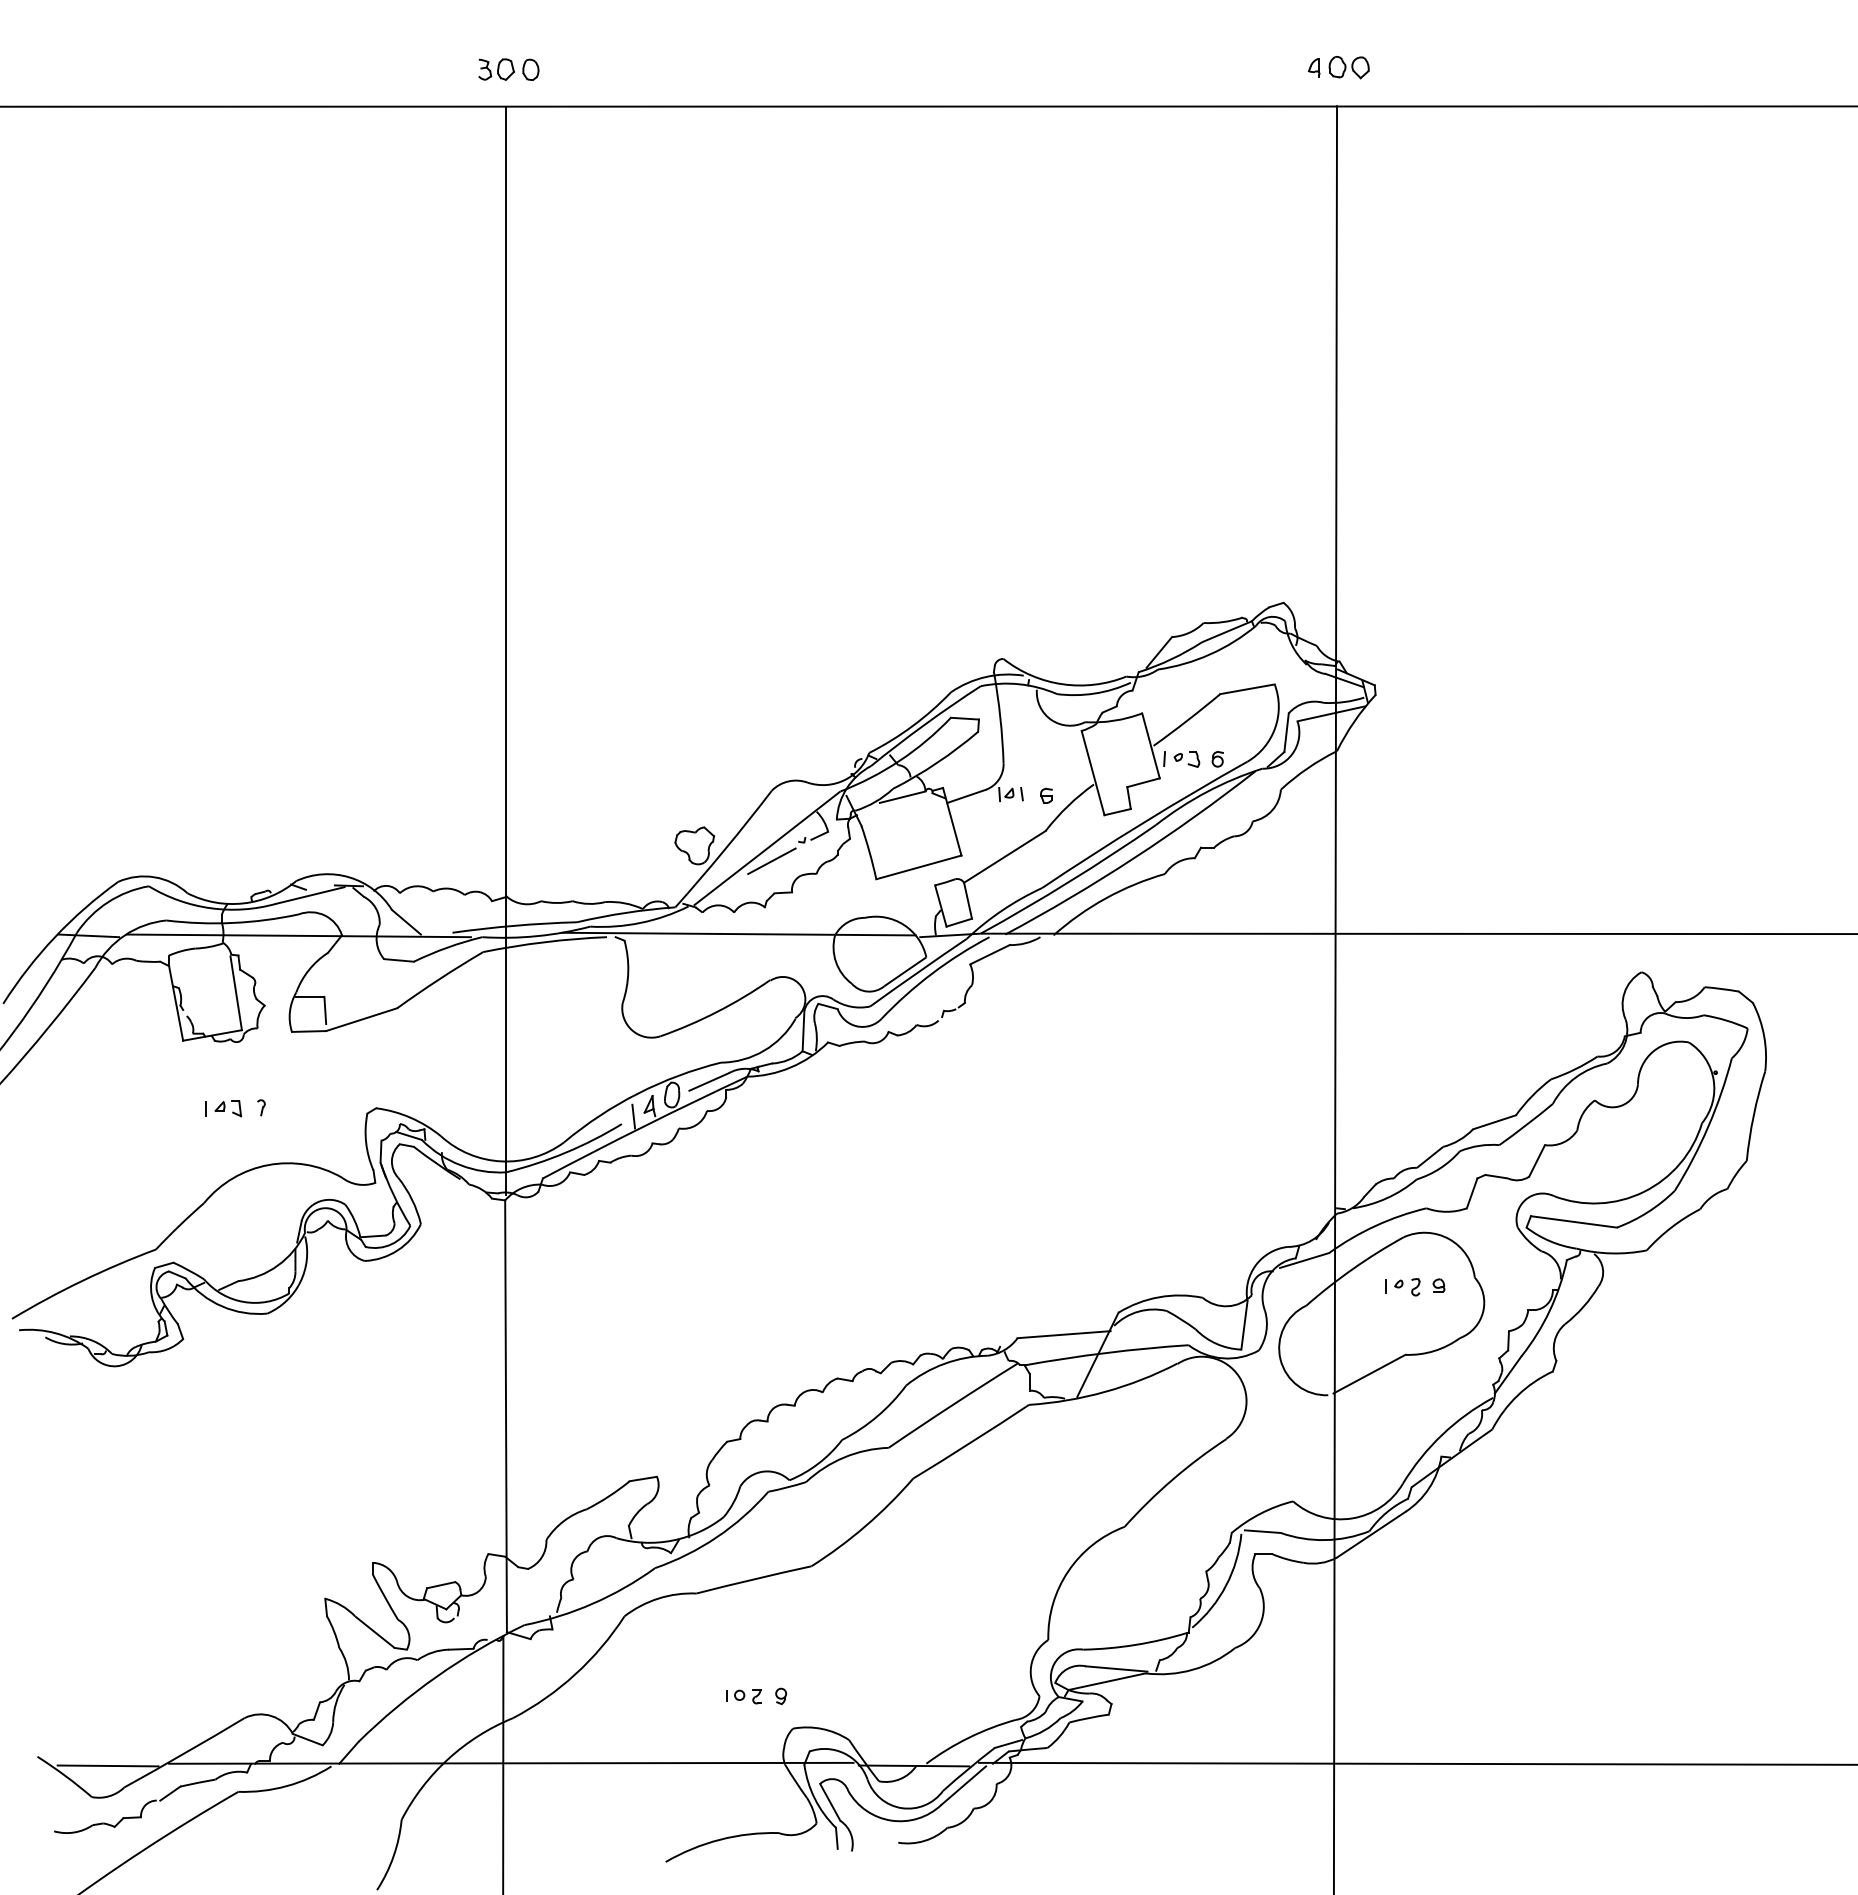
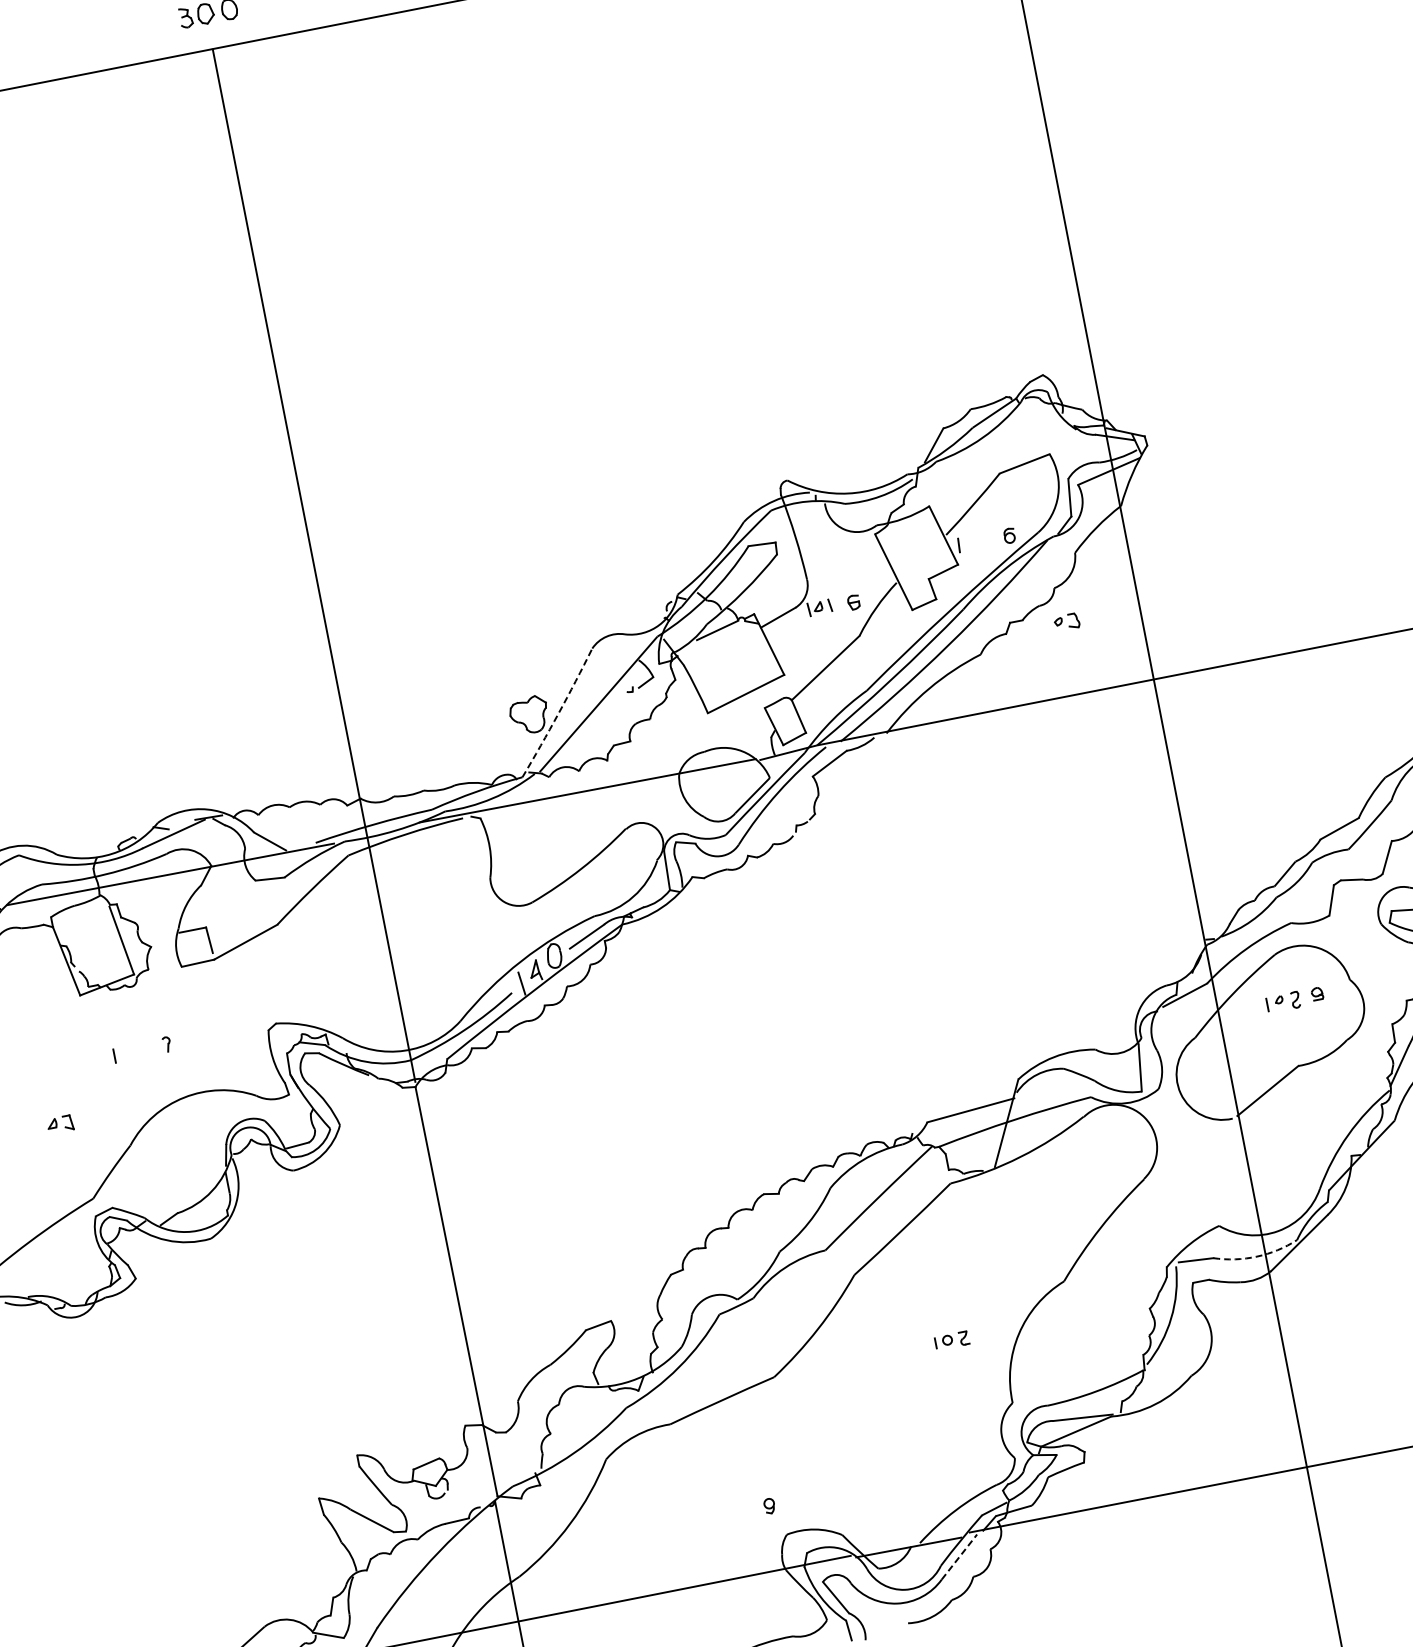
part: (1186, 759) -> (1066, 622), moved
arc: (724, 849) -> (558, 713), solid -> dashed
line: (771, 861) -> (605, 715), removed
part: (227, 1108) -> (59, 1124), moved
arc: (1325, 1540) -> (1257, 1257), solid -> dashed
part: (743, 1696) -> (951, 1340), moved
line: (963, 1785) -> (959, 1556), solid -> dashed

